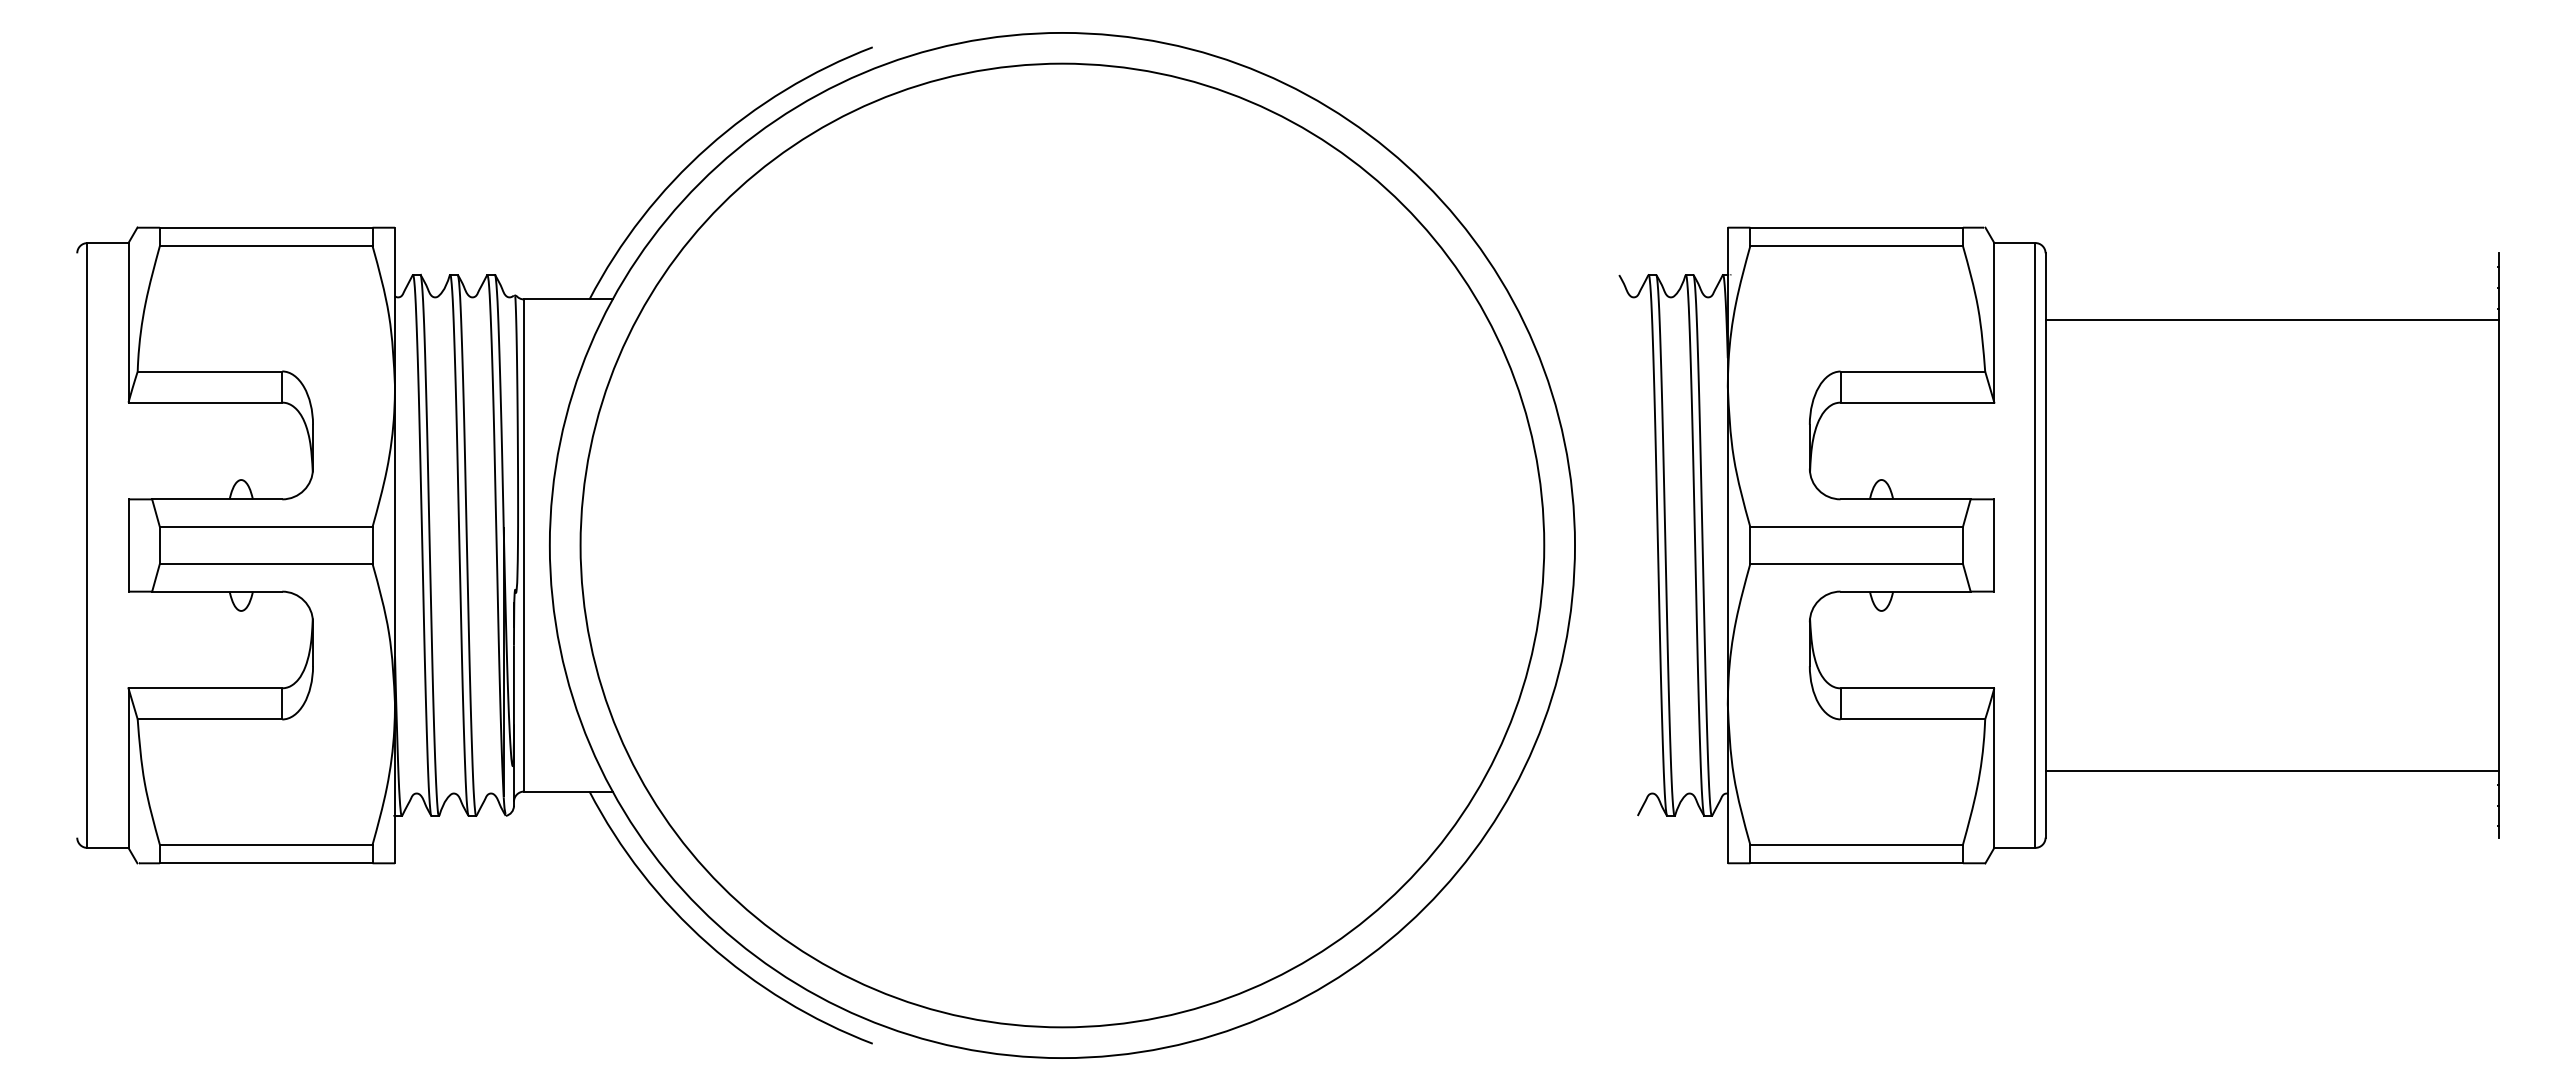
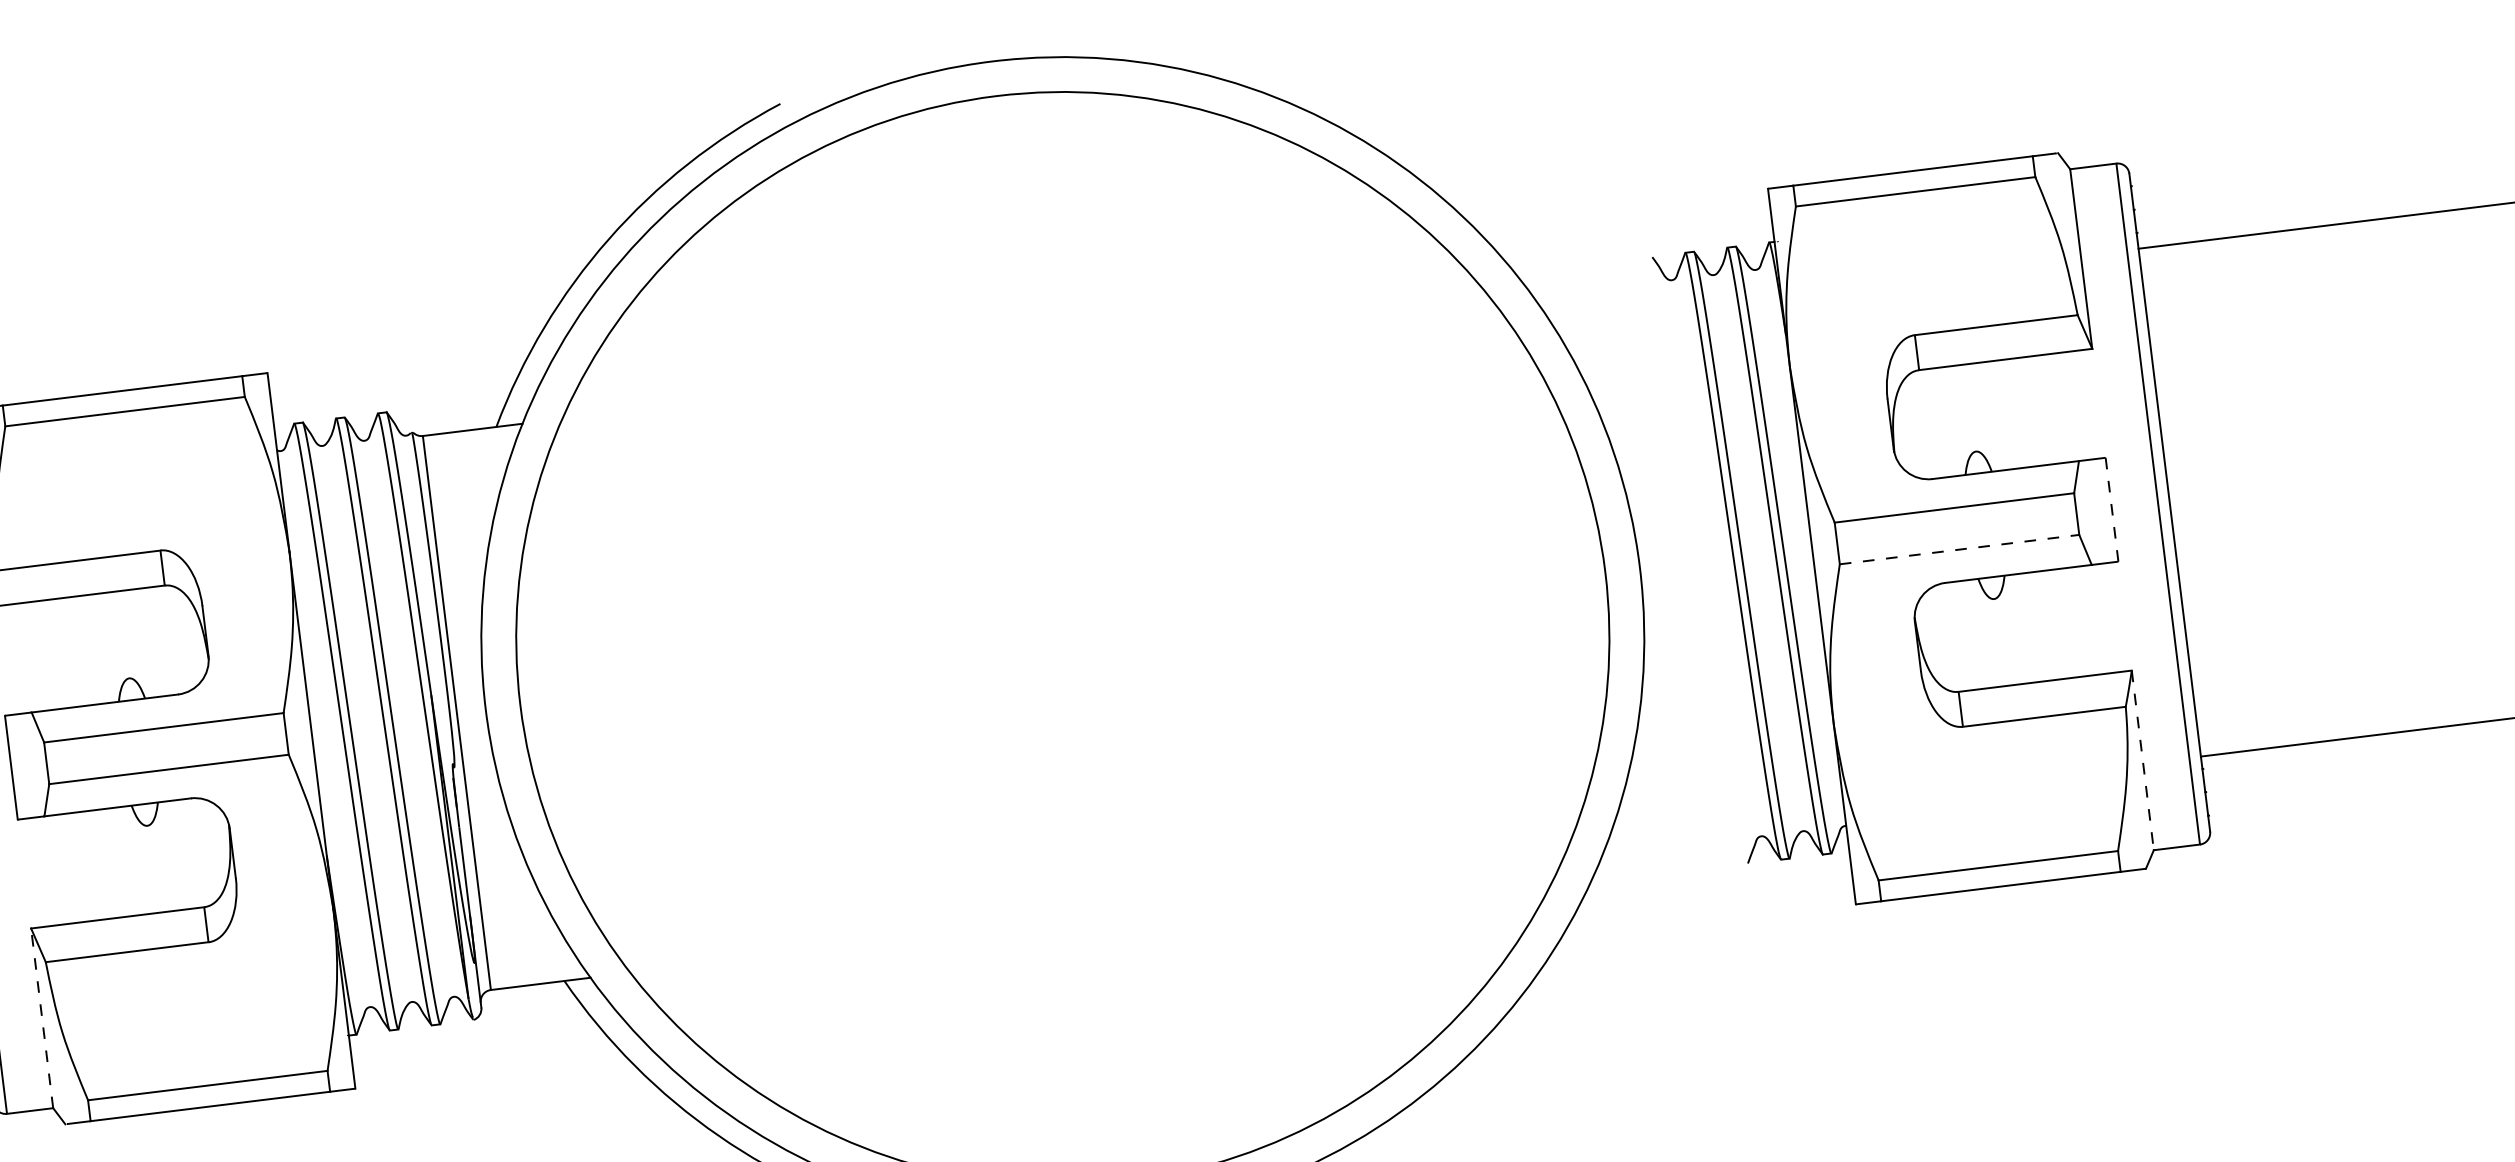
line: (1994, 545) -> (2112, 509), solid -> dashed
line: (1857, 563) -> (1960, 548), solid -> dashed
line: (128, 768) -> (42, 1018), solid -> dashed
line: (1994, 768) -> (2143, 760), solid -> dashed

